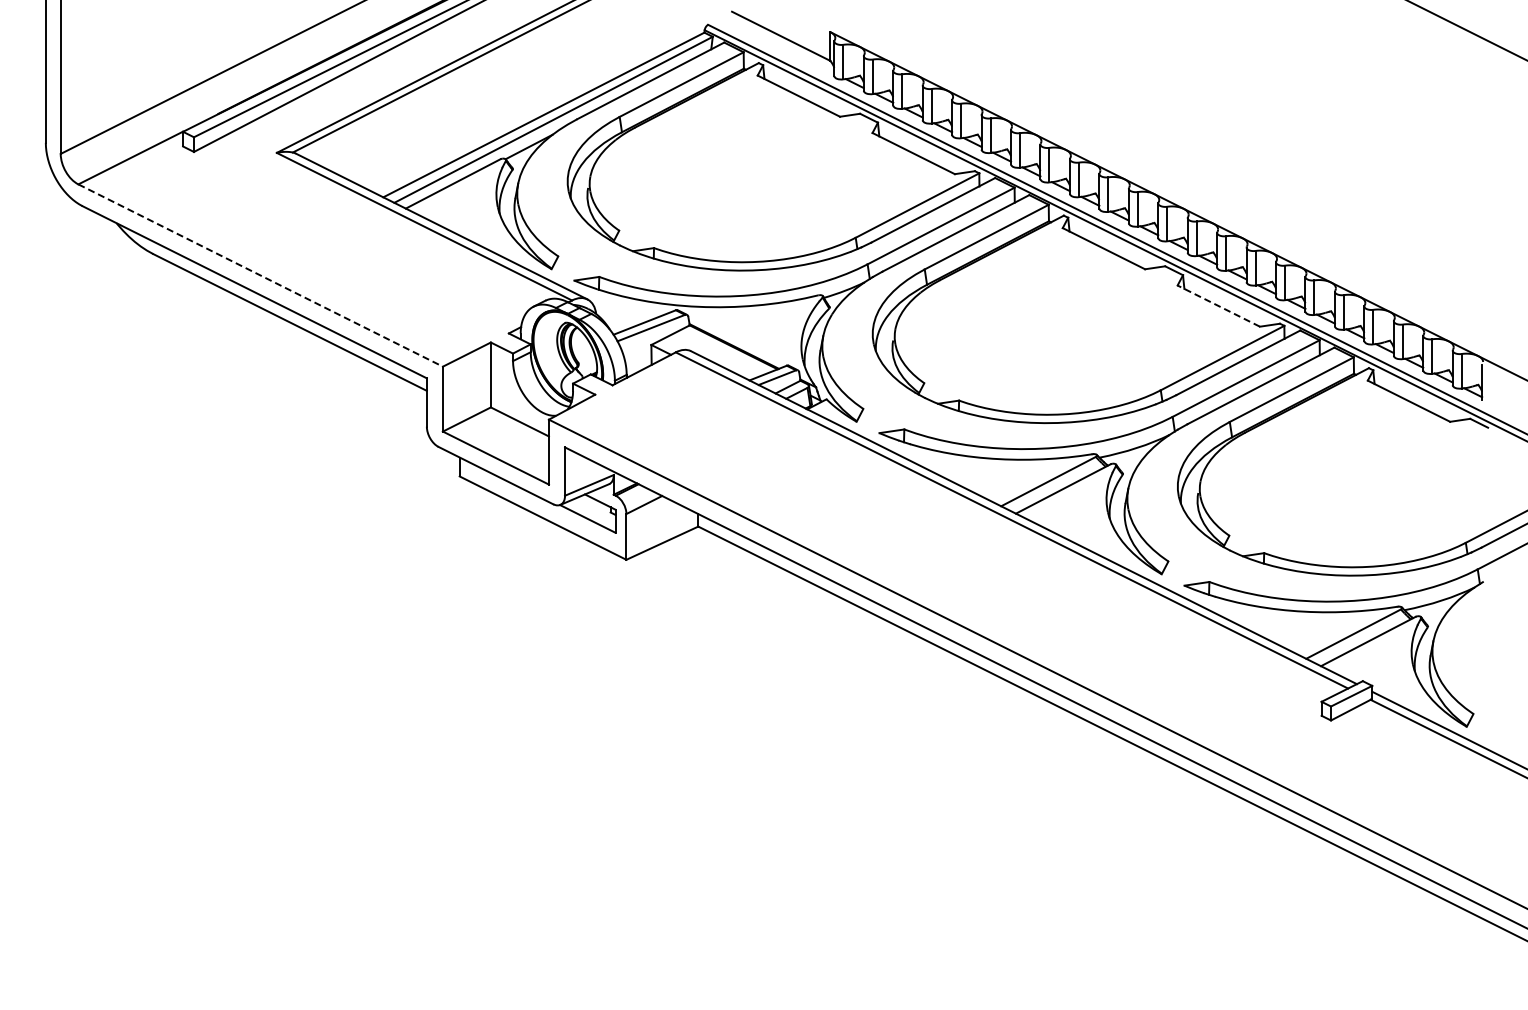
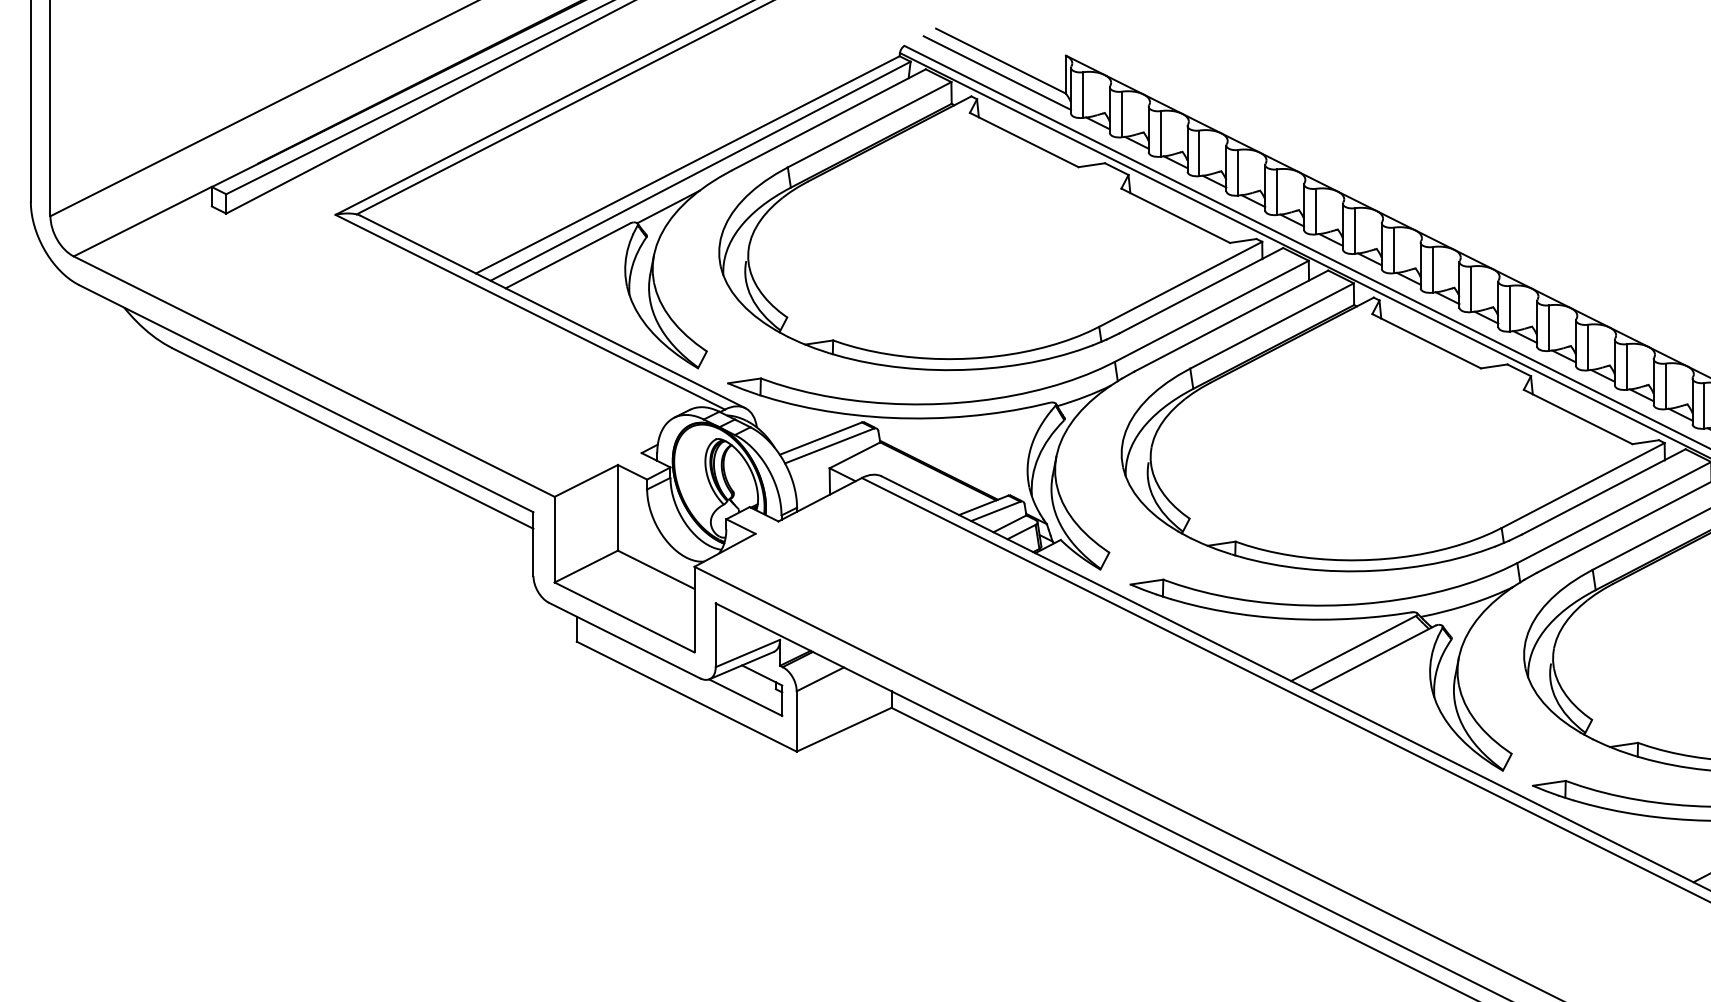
line: (778, 45) -> (997, 73), added
line: (260, 275) -> (313, 376), dashed -> solid
line: (1218, 305) -> (1577, 416), dashed -> solid

